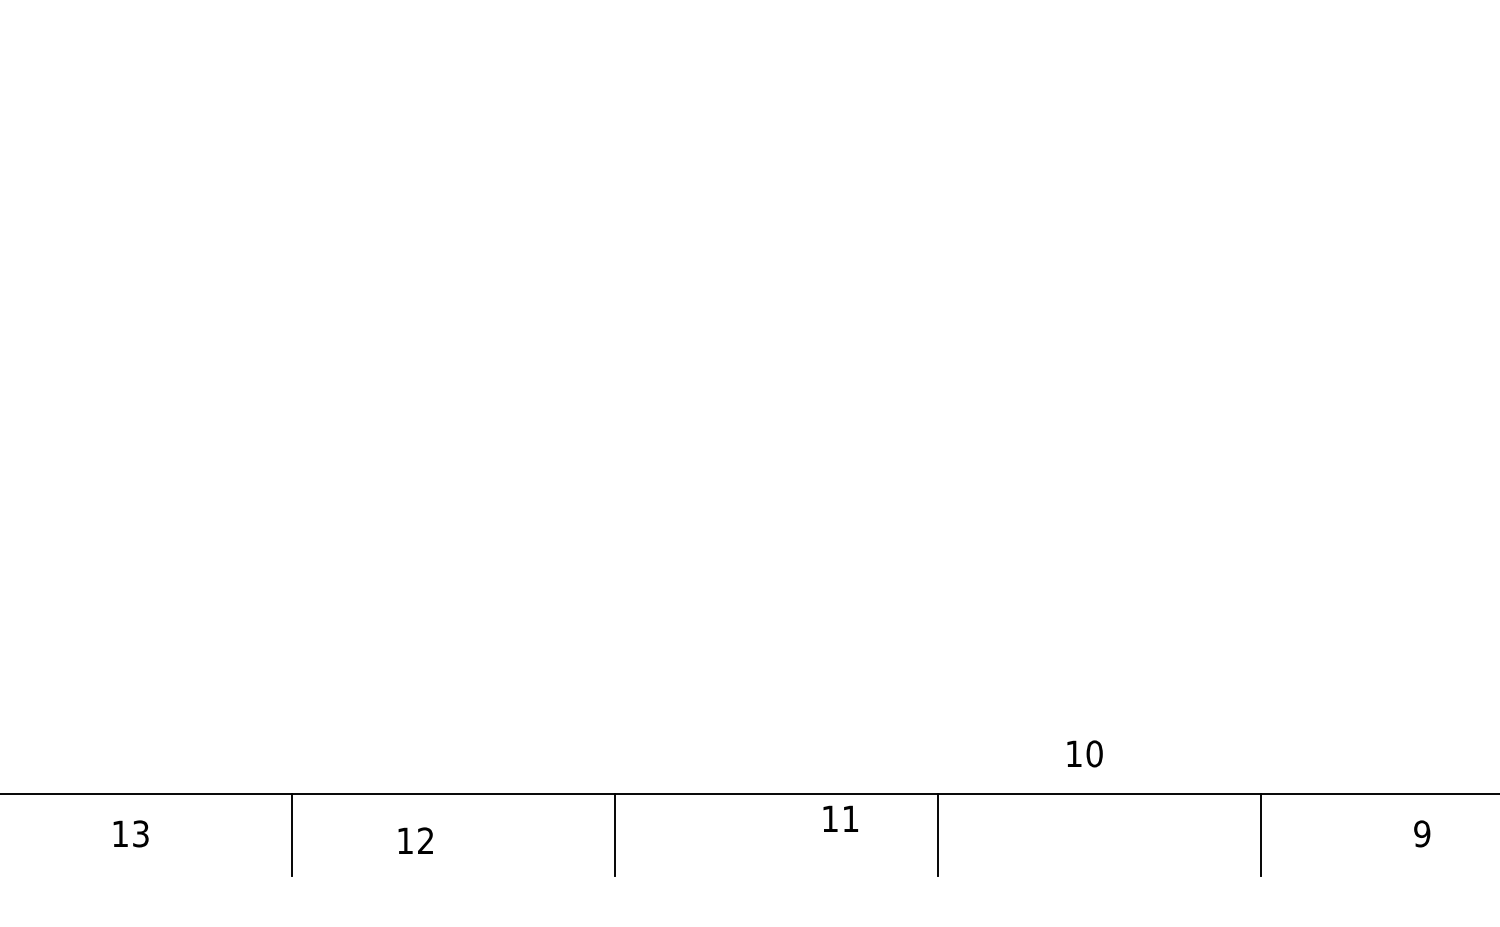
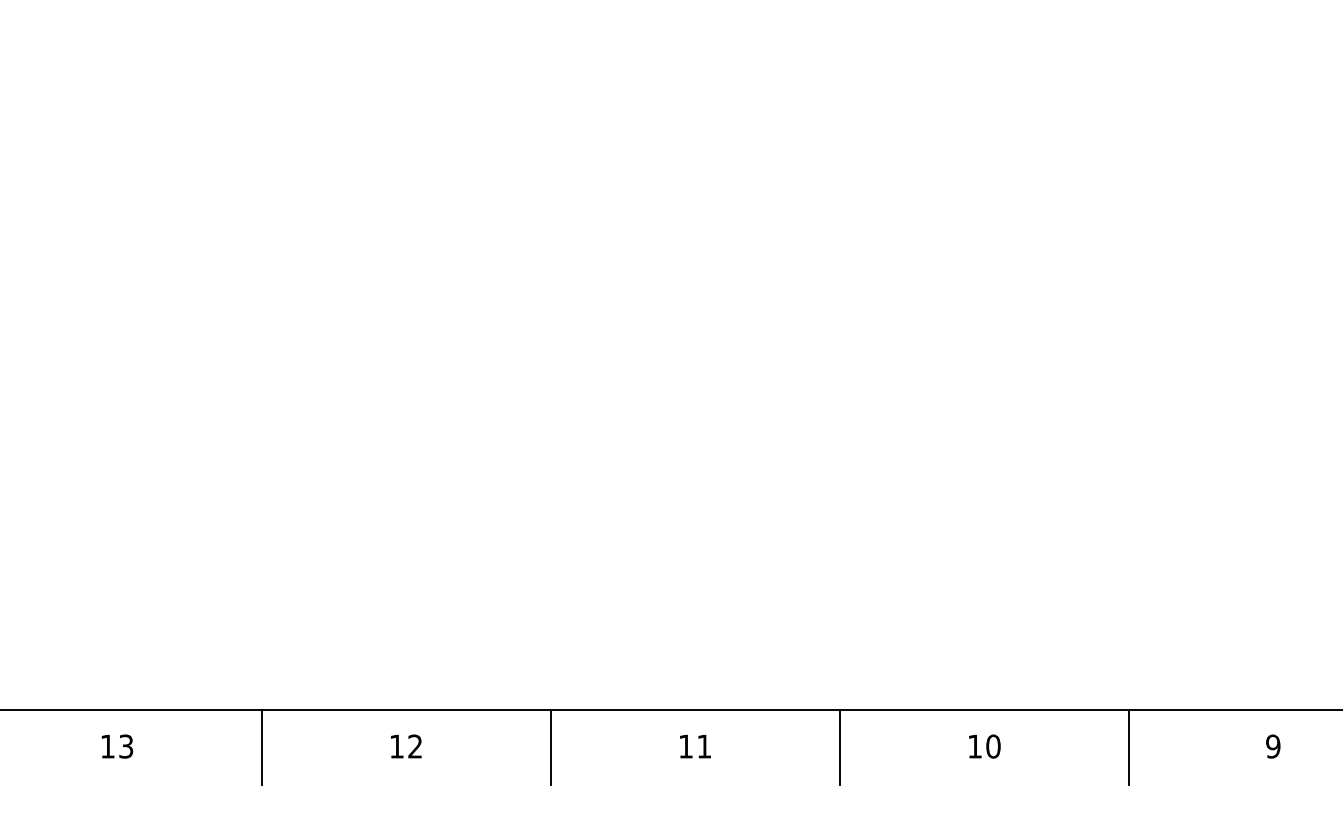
text: (1084, 753) -> (984, 746), moved
text: (840, 818) -> (695, 746), moved
text: (415, 840) -> (406, 746), moved

